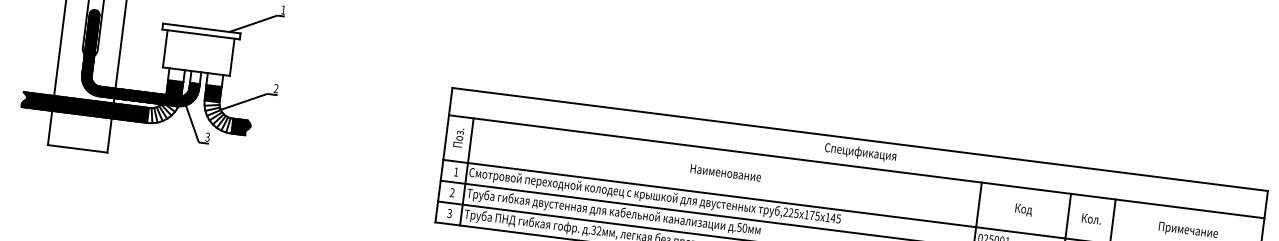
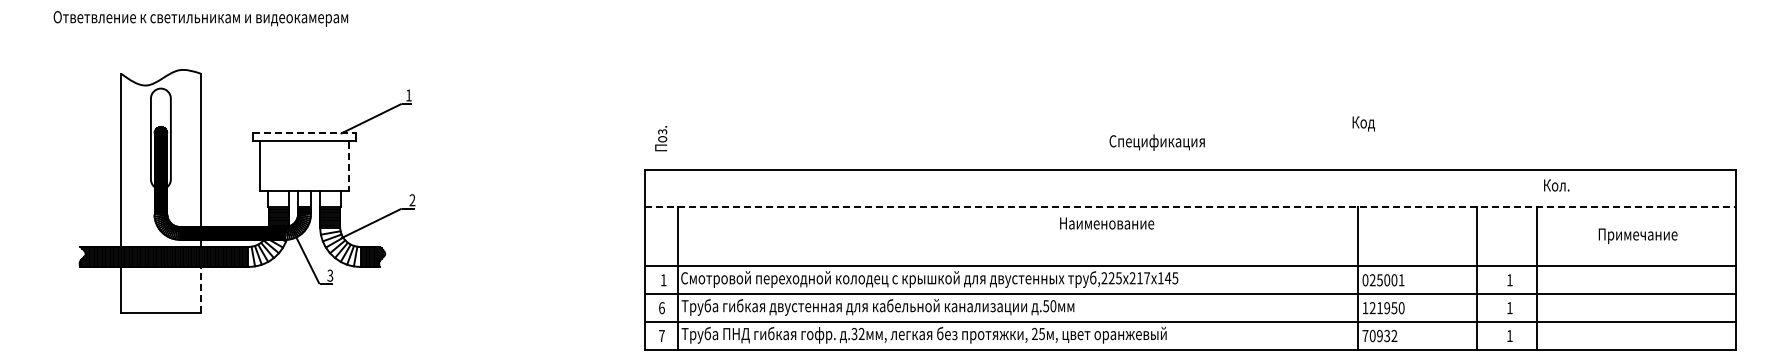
line: (201, 28) -> (304, 133), solid -> dashed
line: (232, 57) -> (349, 166), solid -> dashed
line: (109, 135) -> (200, 289), solid -> dashed
text: (458, 137) -> (661, 138), moved
text: (860, 152) -> (1156, 142), moved
line: (856, 166) -> (1190, 206), solid -> dashed
text: (726, 172) -> (1107, 223), moved
text: (451, 192) -> (661, 308), 2 -> 6
text: (1023, 209) -> (1363, 123), moved
text: (449, 213) -> (661, 335), 3 -> 7
text: (811, 215) -> (1139, 278), 175 -> 217
text: (1091, 219) -> (1556, 185), moved

